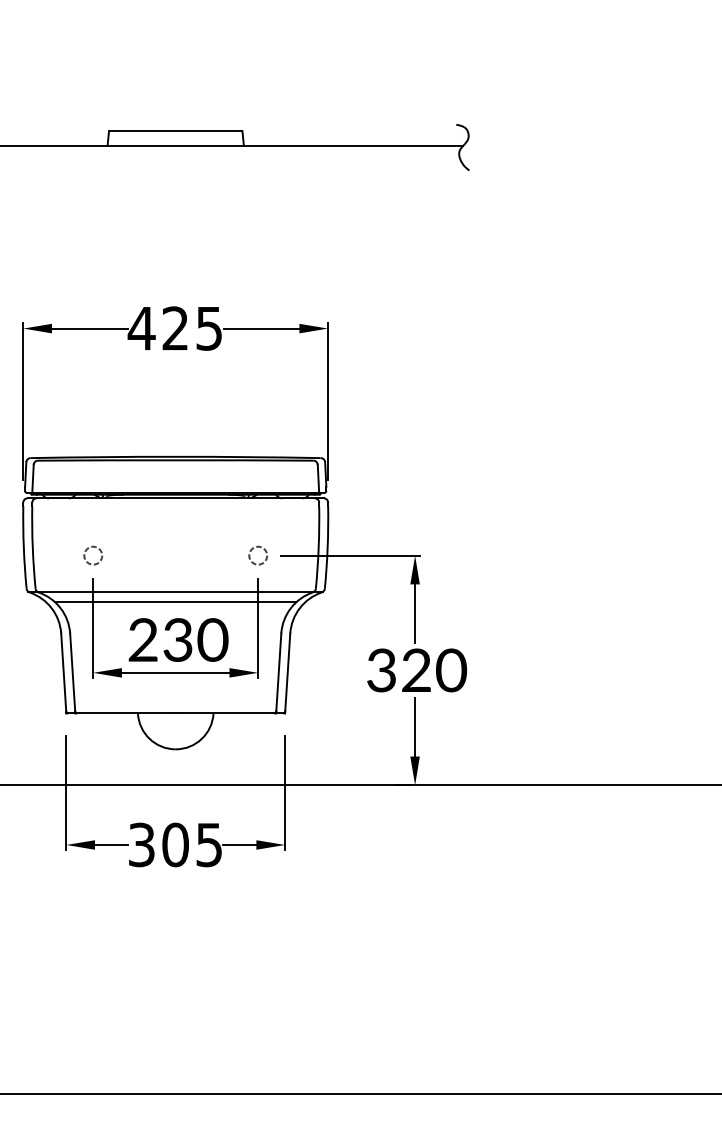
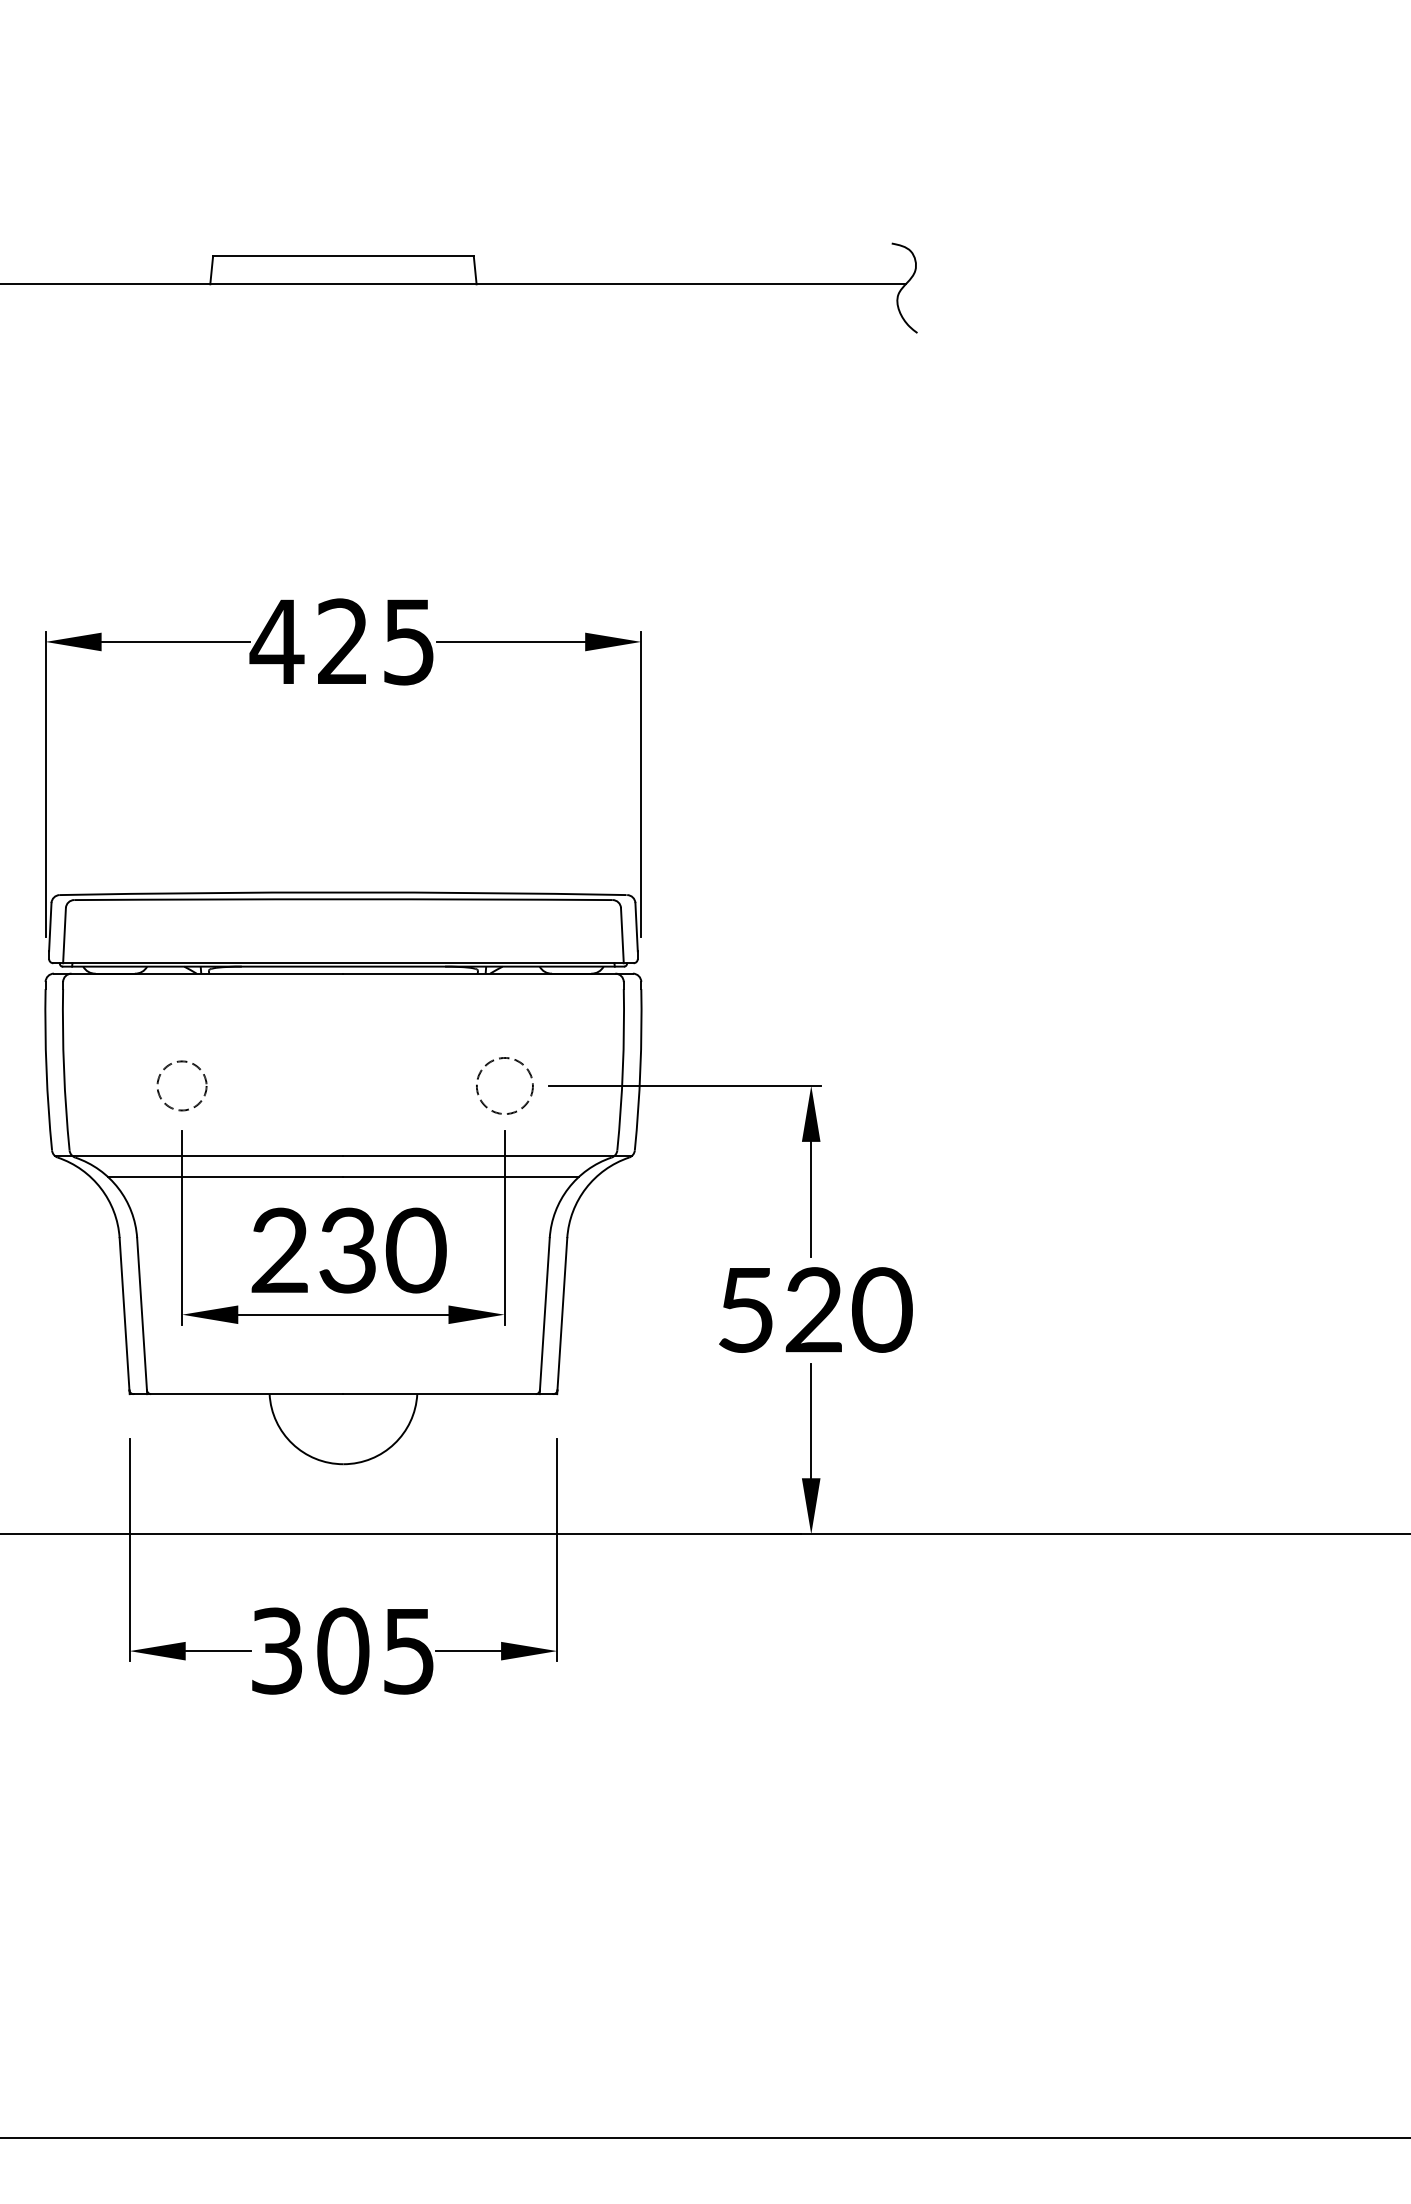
circle: (93, 555) -> (182, 1085), size x1.4
circle: (257, 555) -> (503, 1085), size x1.6
text: (381, 670) -> (745, 1310), 320 -> 520

